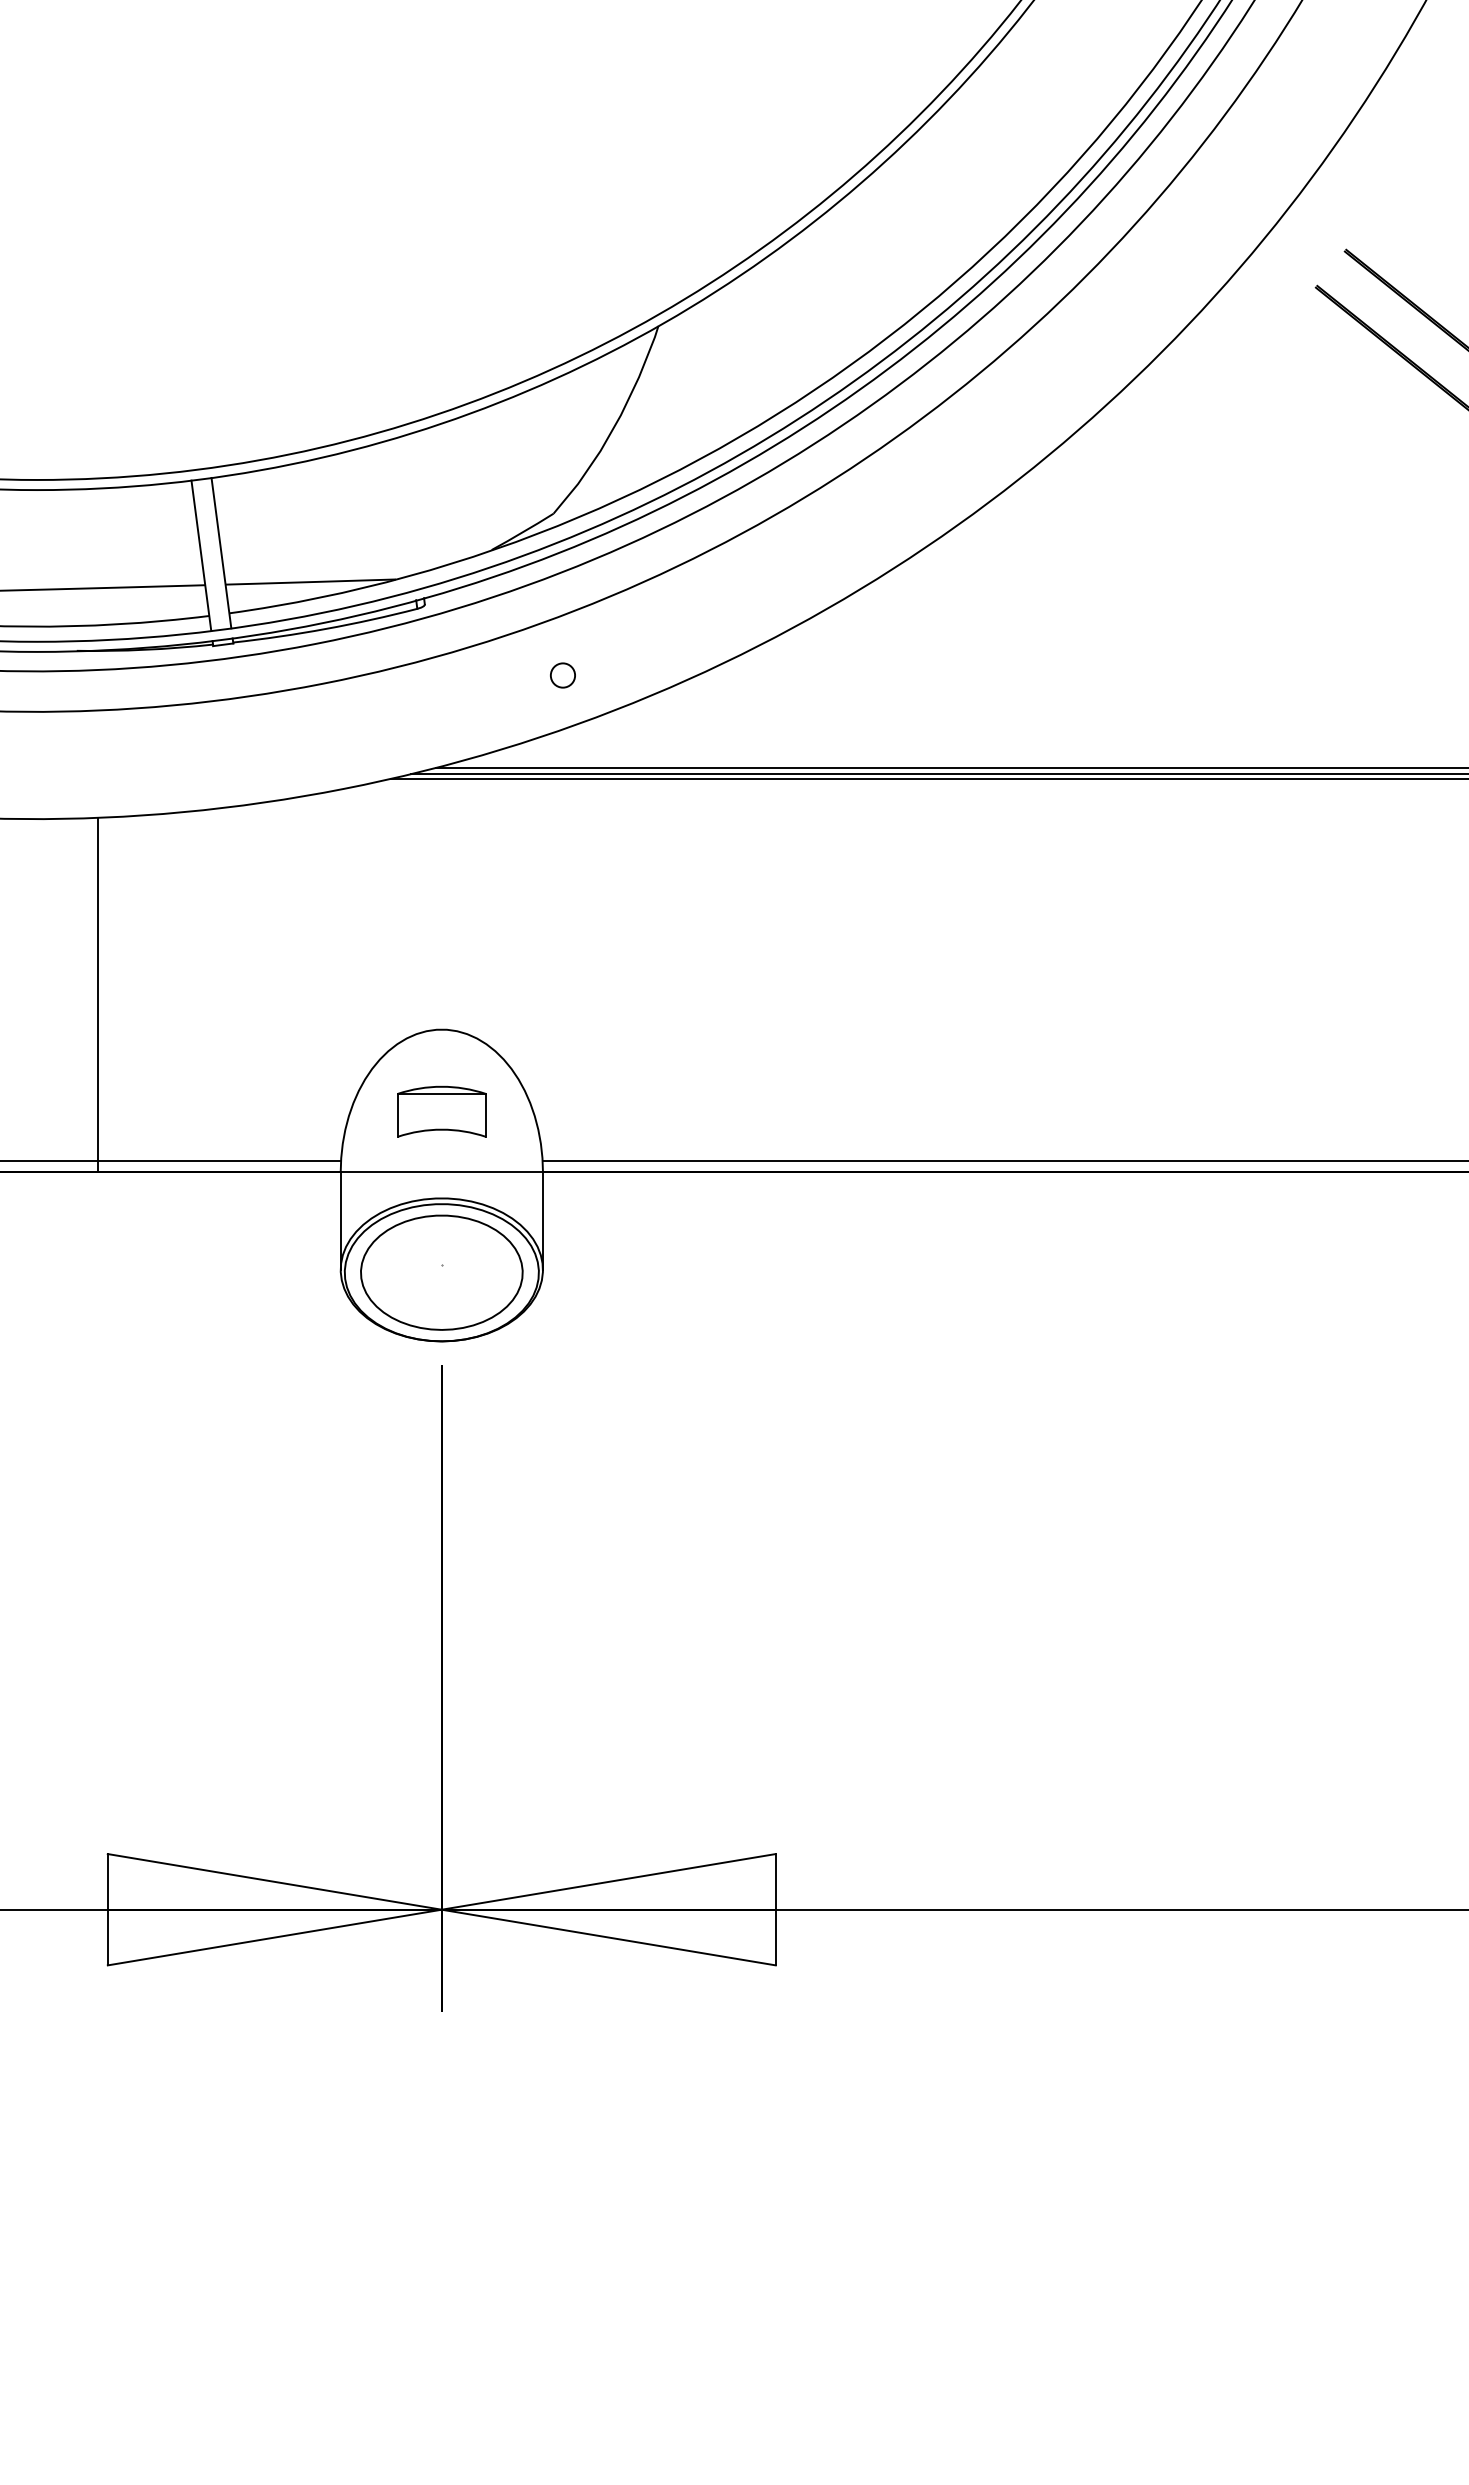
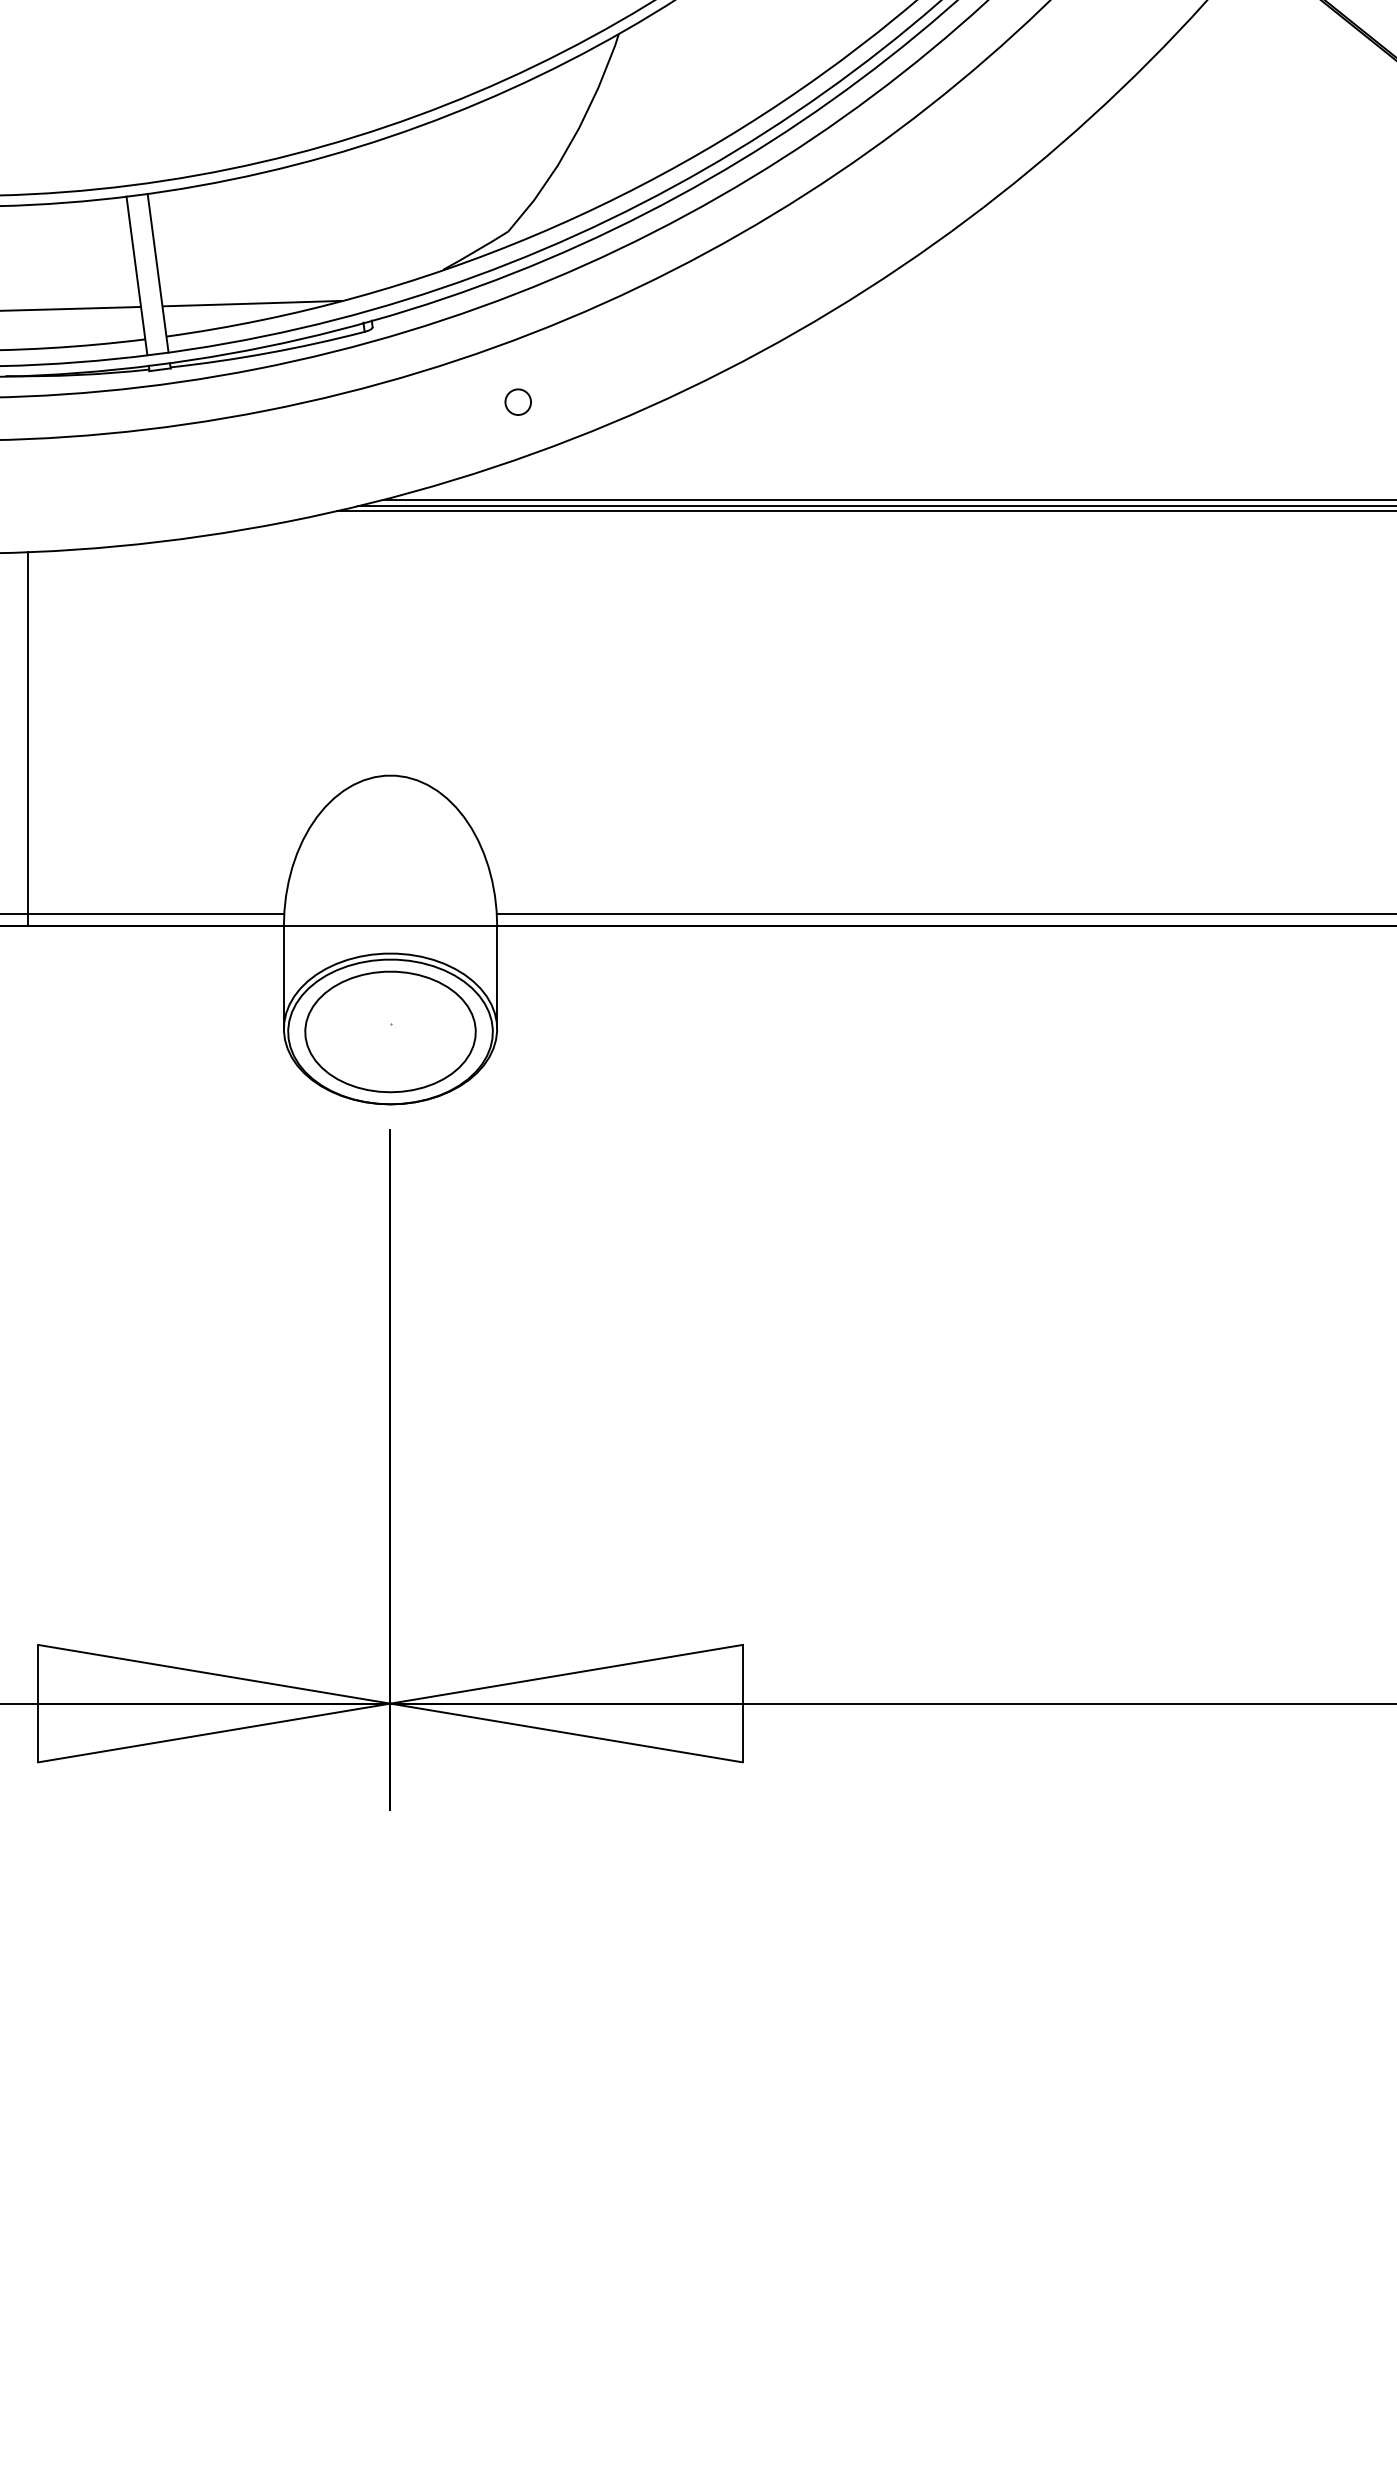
part: (441, 1111) -> (390, 861), removed

